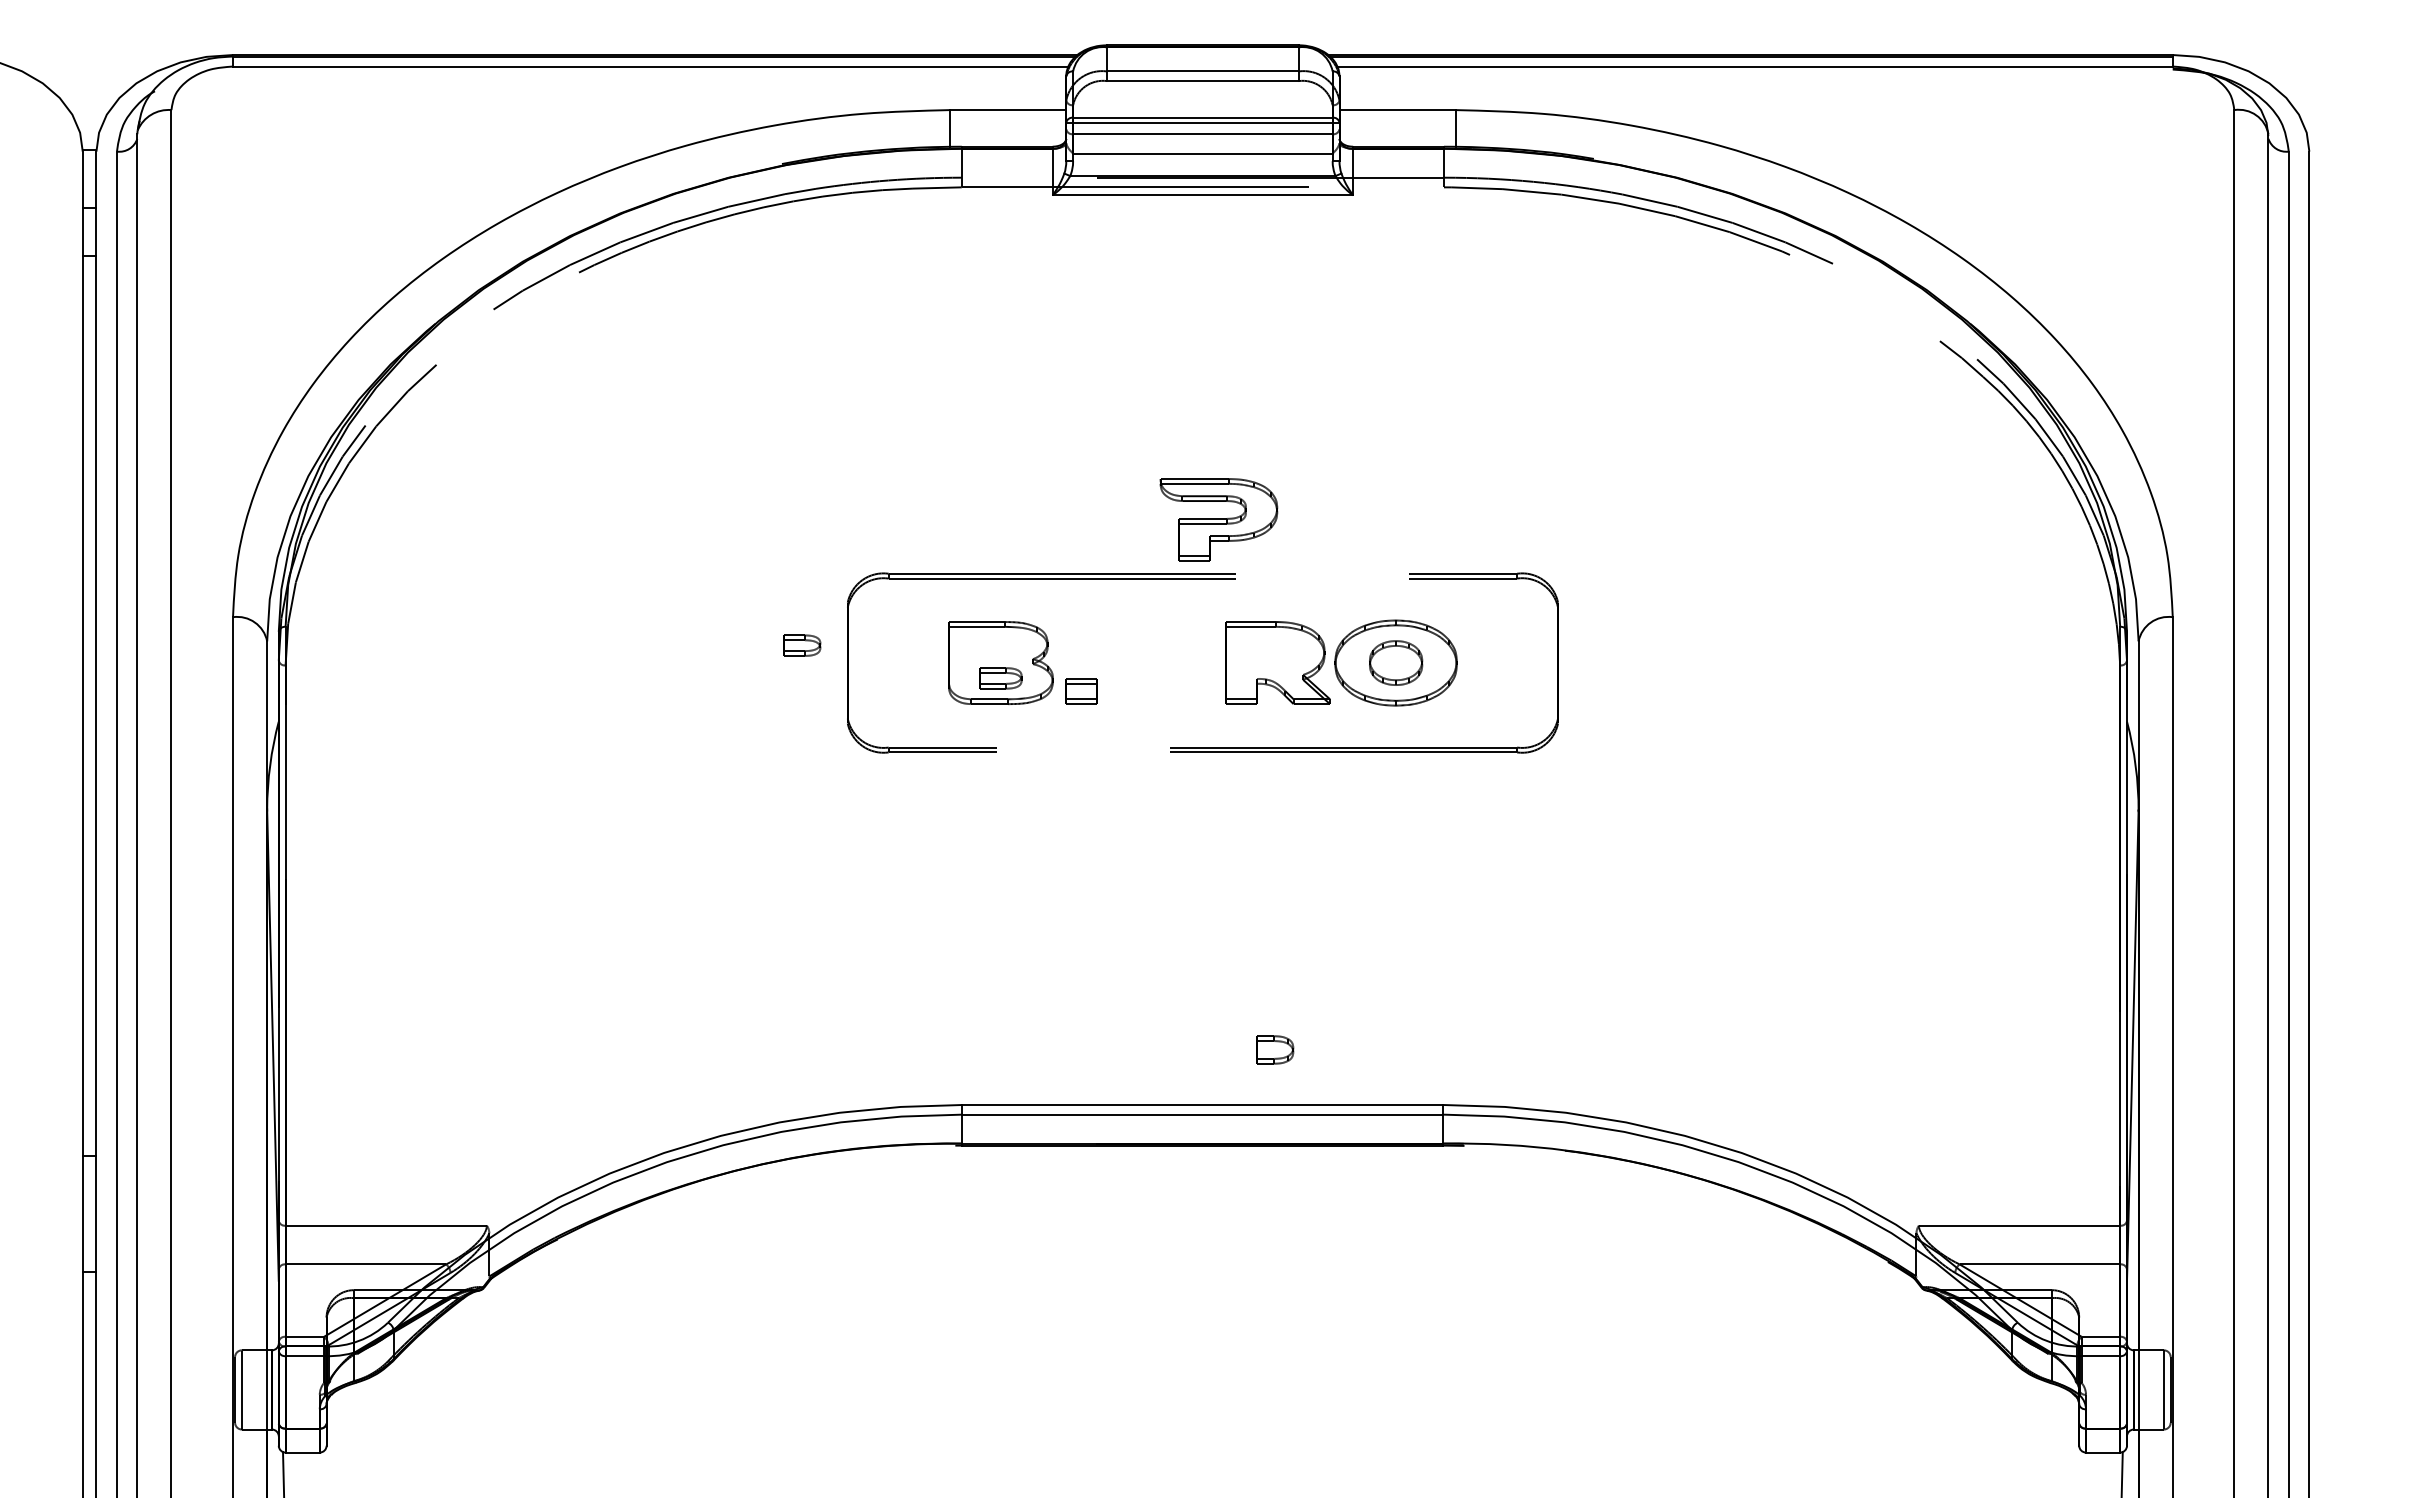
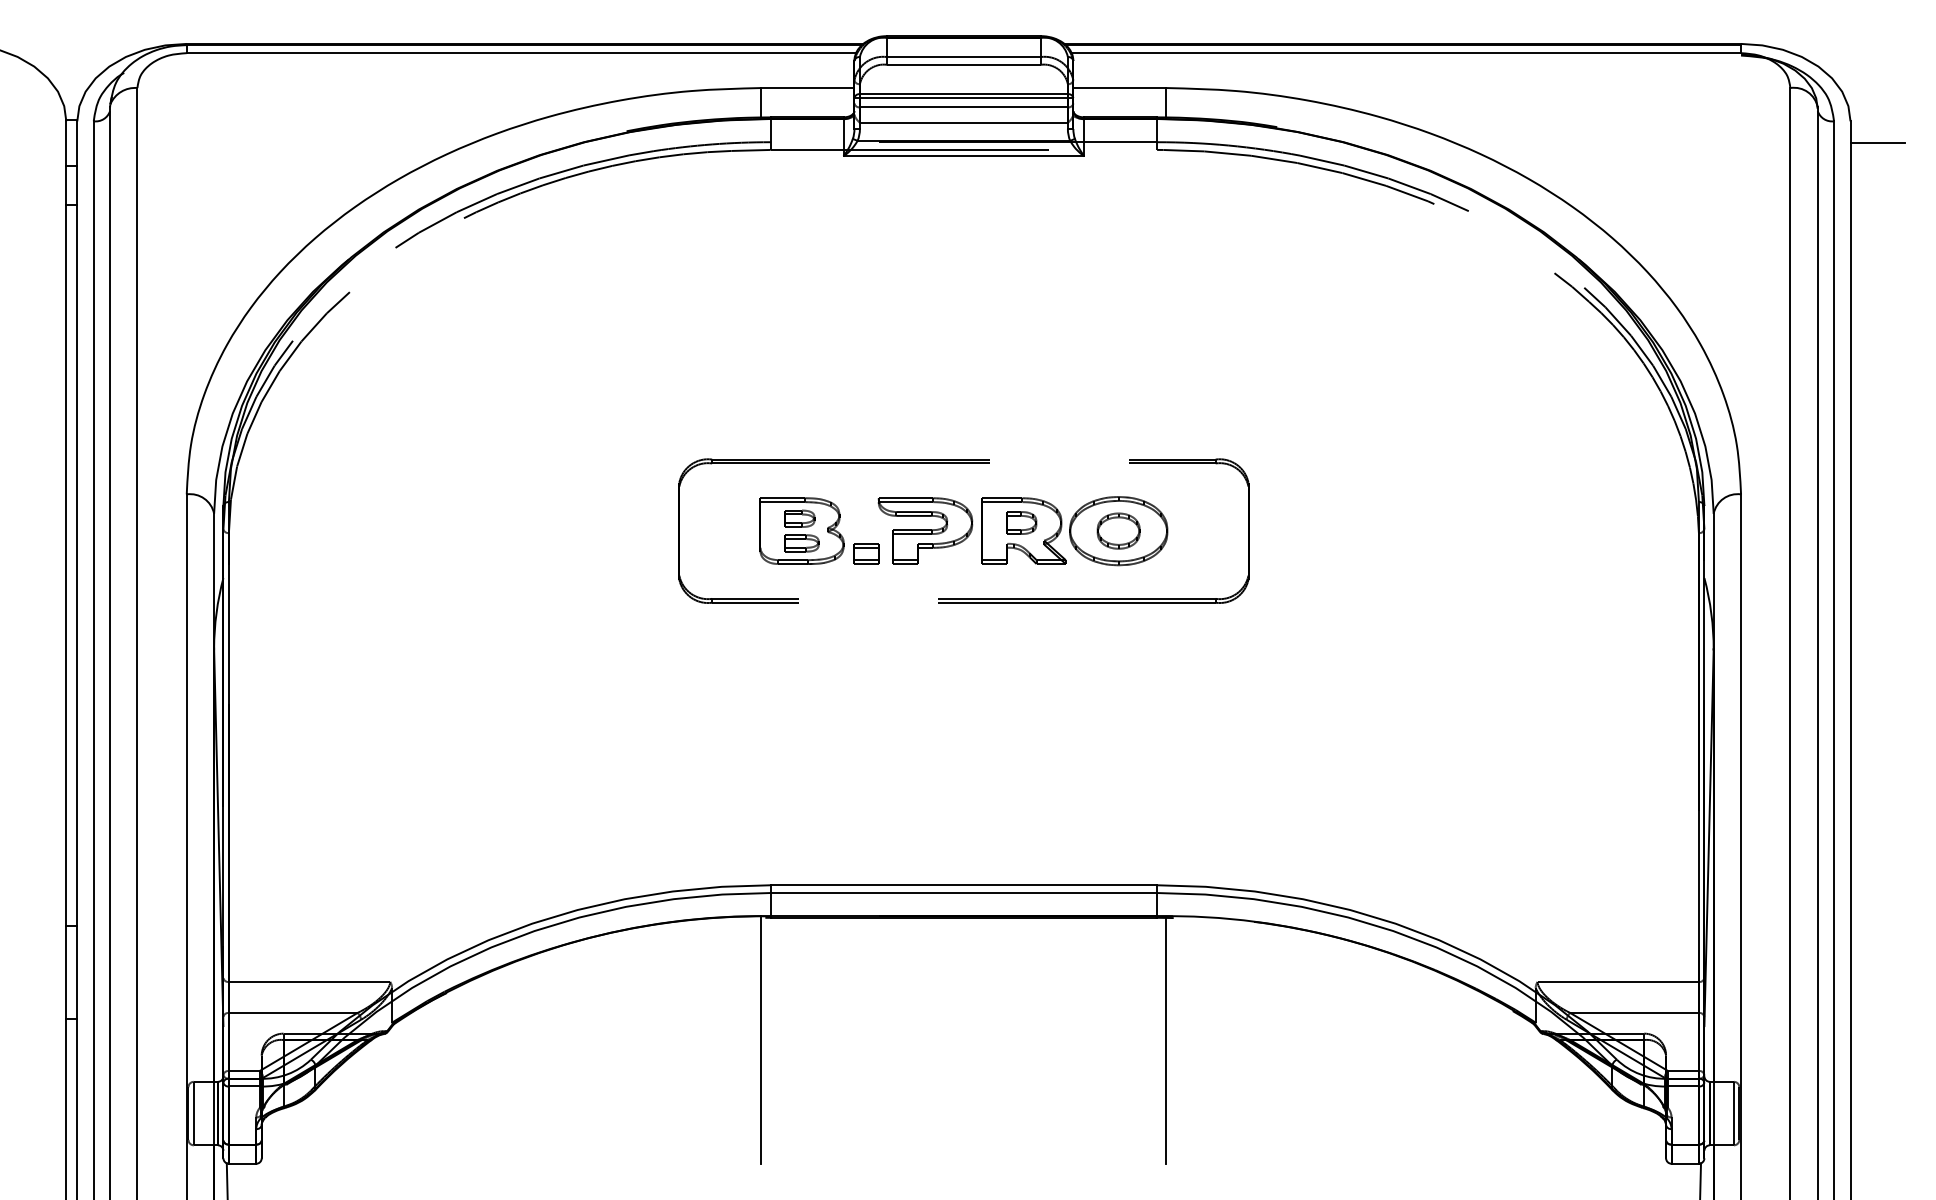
line: (2343, 178) -> (1877, 142), added
part: (1218, 519) -> (925, 530), moved
part: (802, 645) -> (800, 518), moved
part: (1275, 1049) -> (1022, 522), moved
line: (950, 1298) -> (761, 1040), added
line: (1455, 1299) -> (1166, 1041), added

